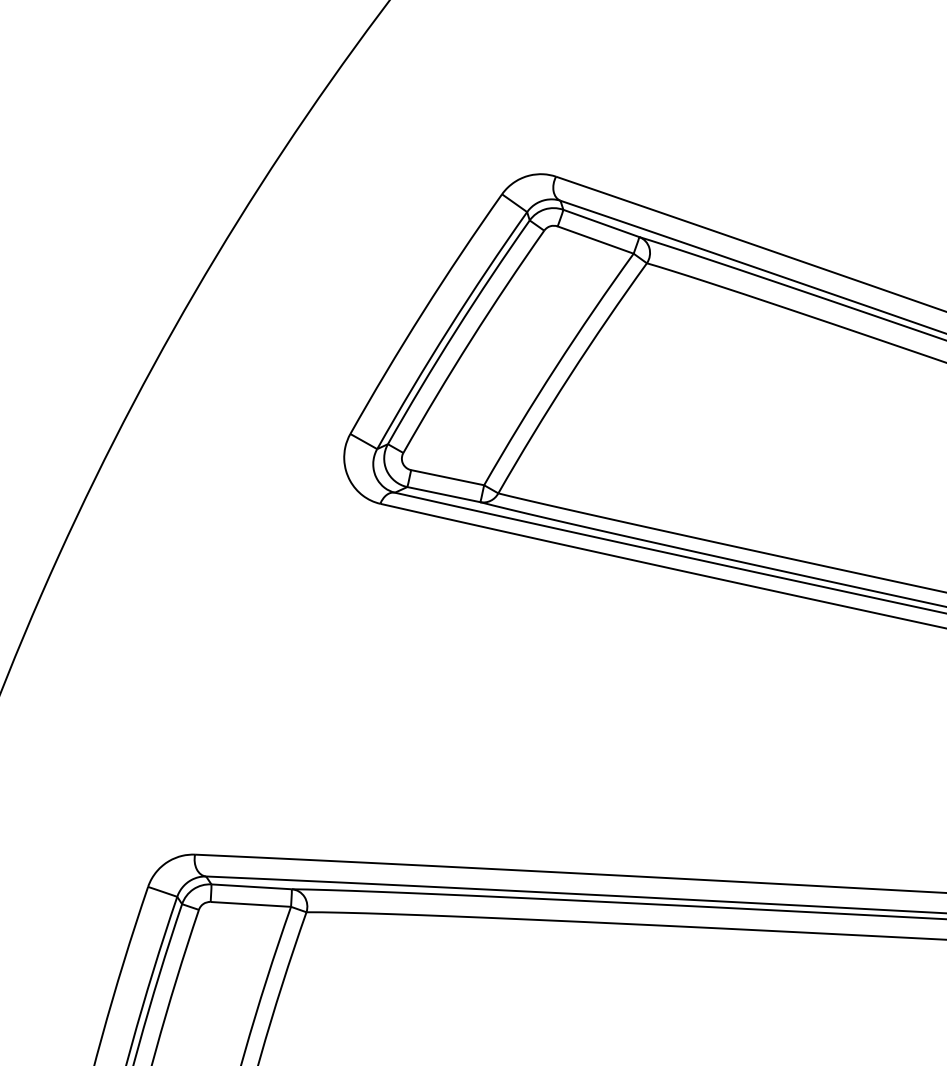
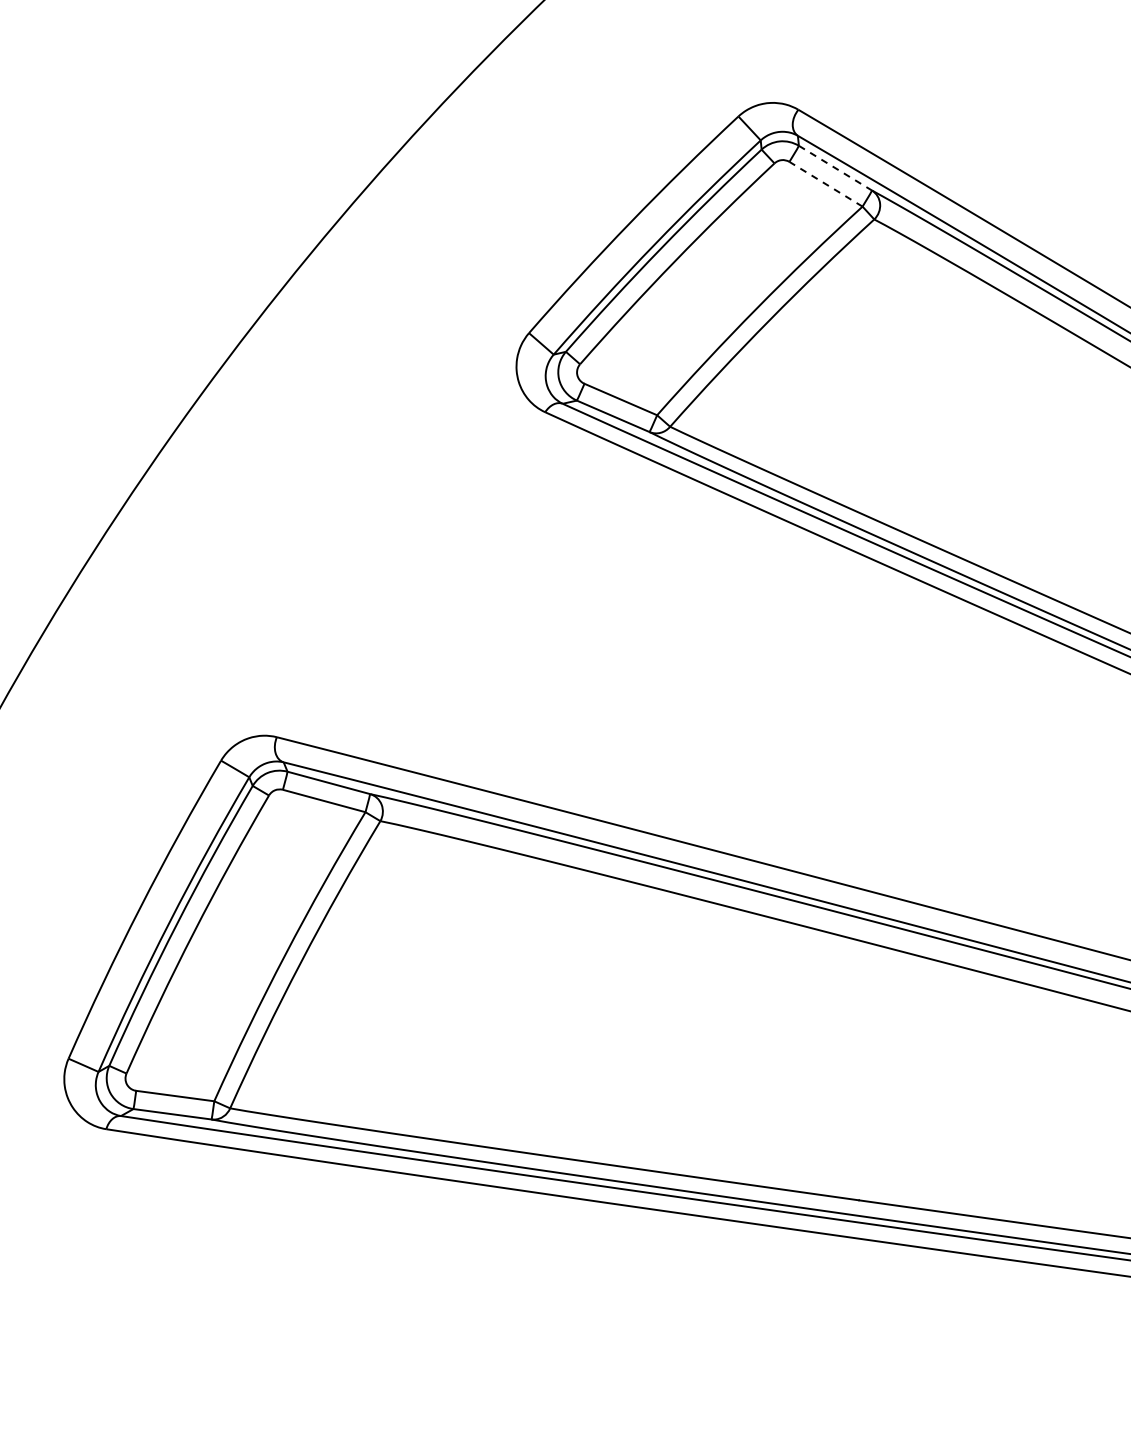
line: (601, 223) -> (835, 168), solid -> dashed
line: (596, 240) -> (826, 184), solid -> dashed

